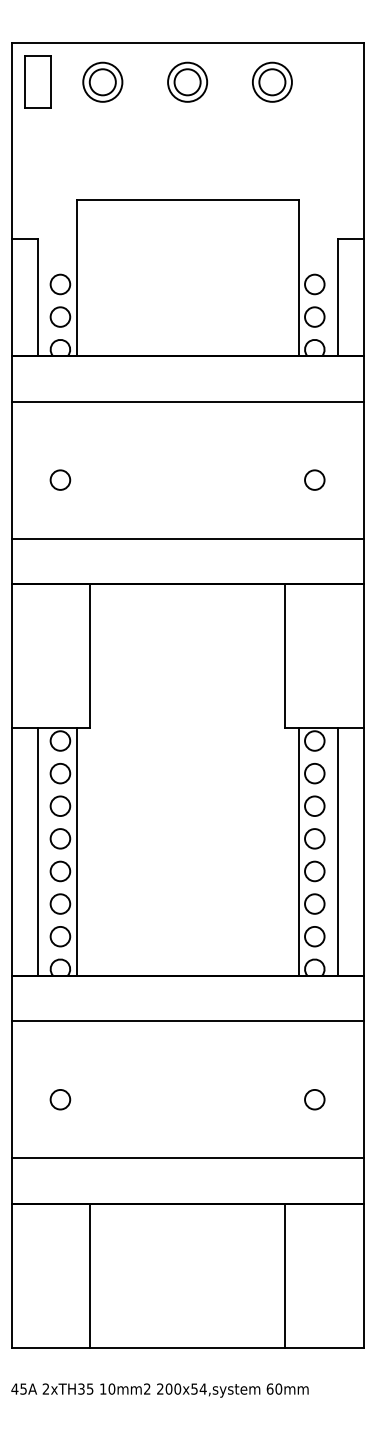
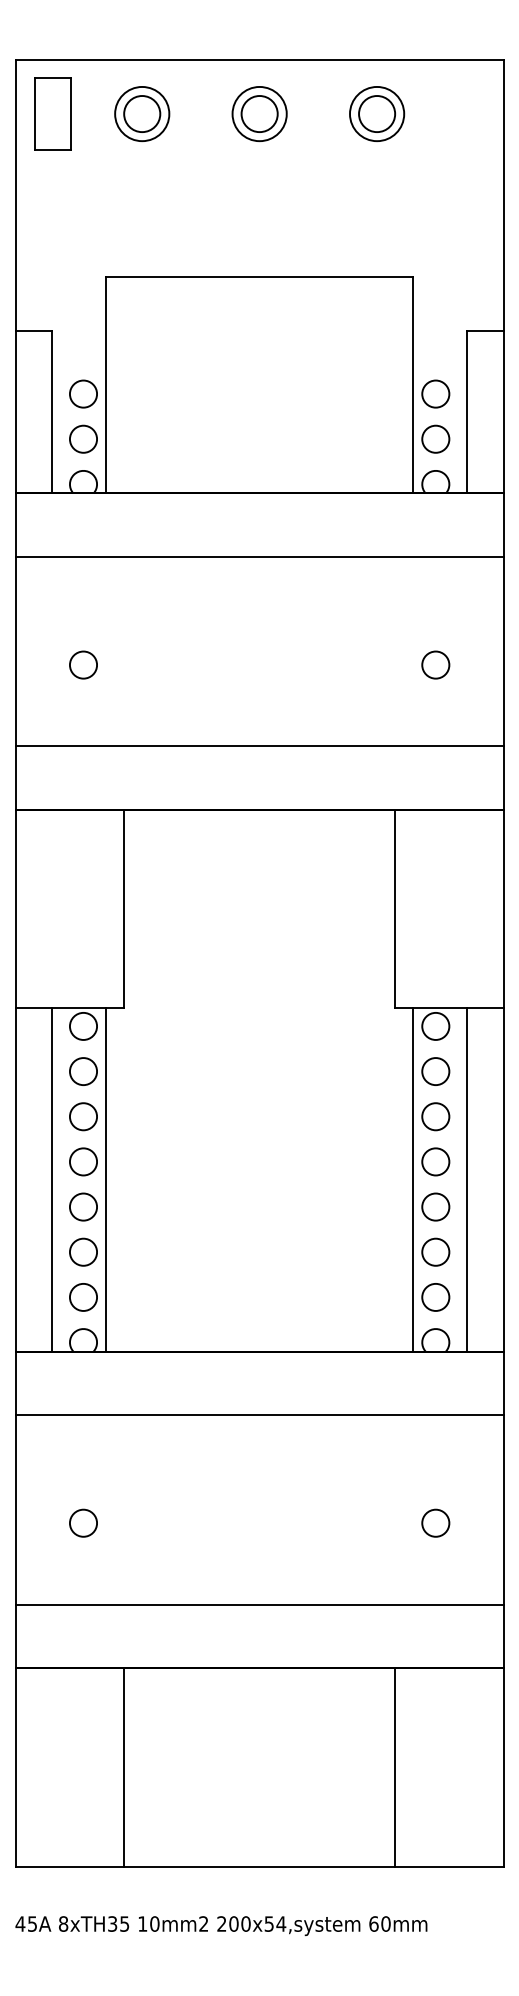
text: (45, 1388) -> (63, 1923), 2xTH35 -> 8xTH35

